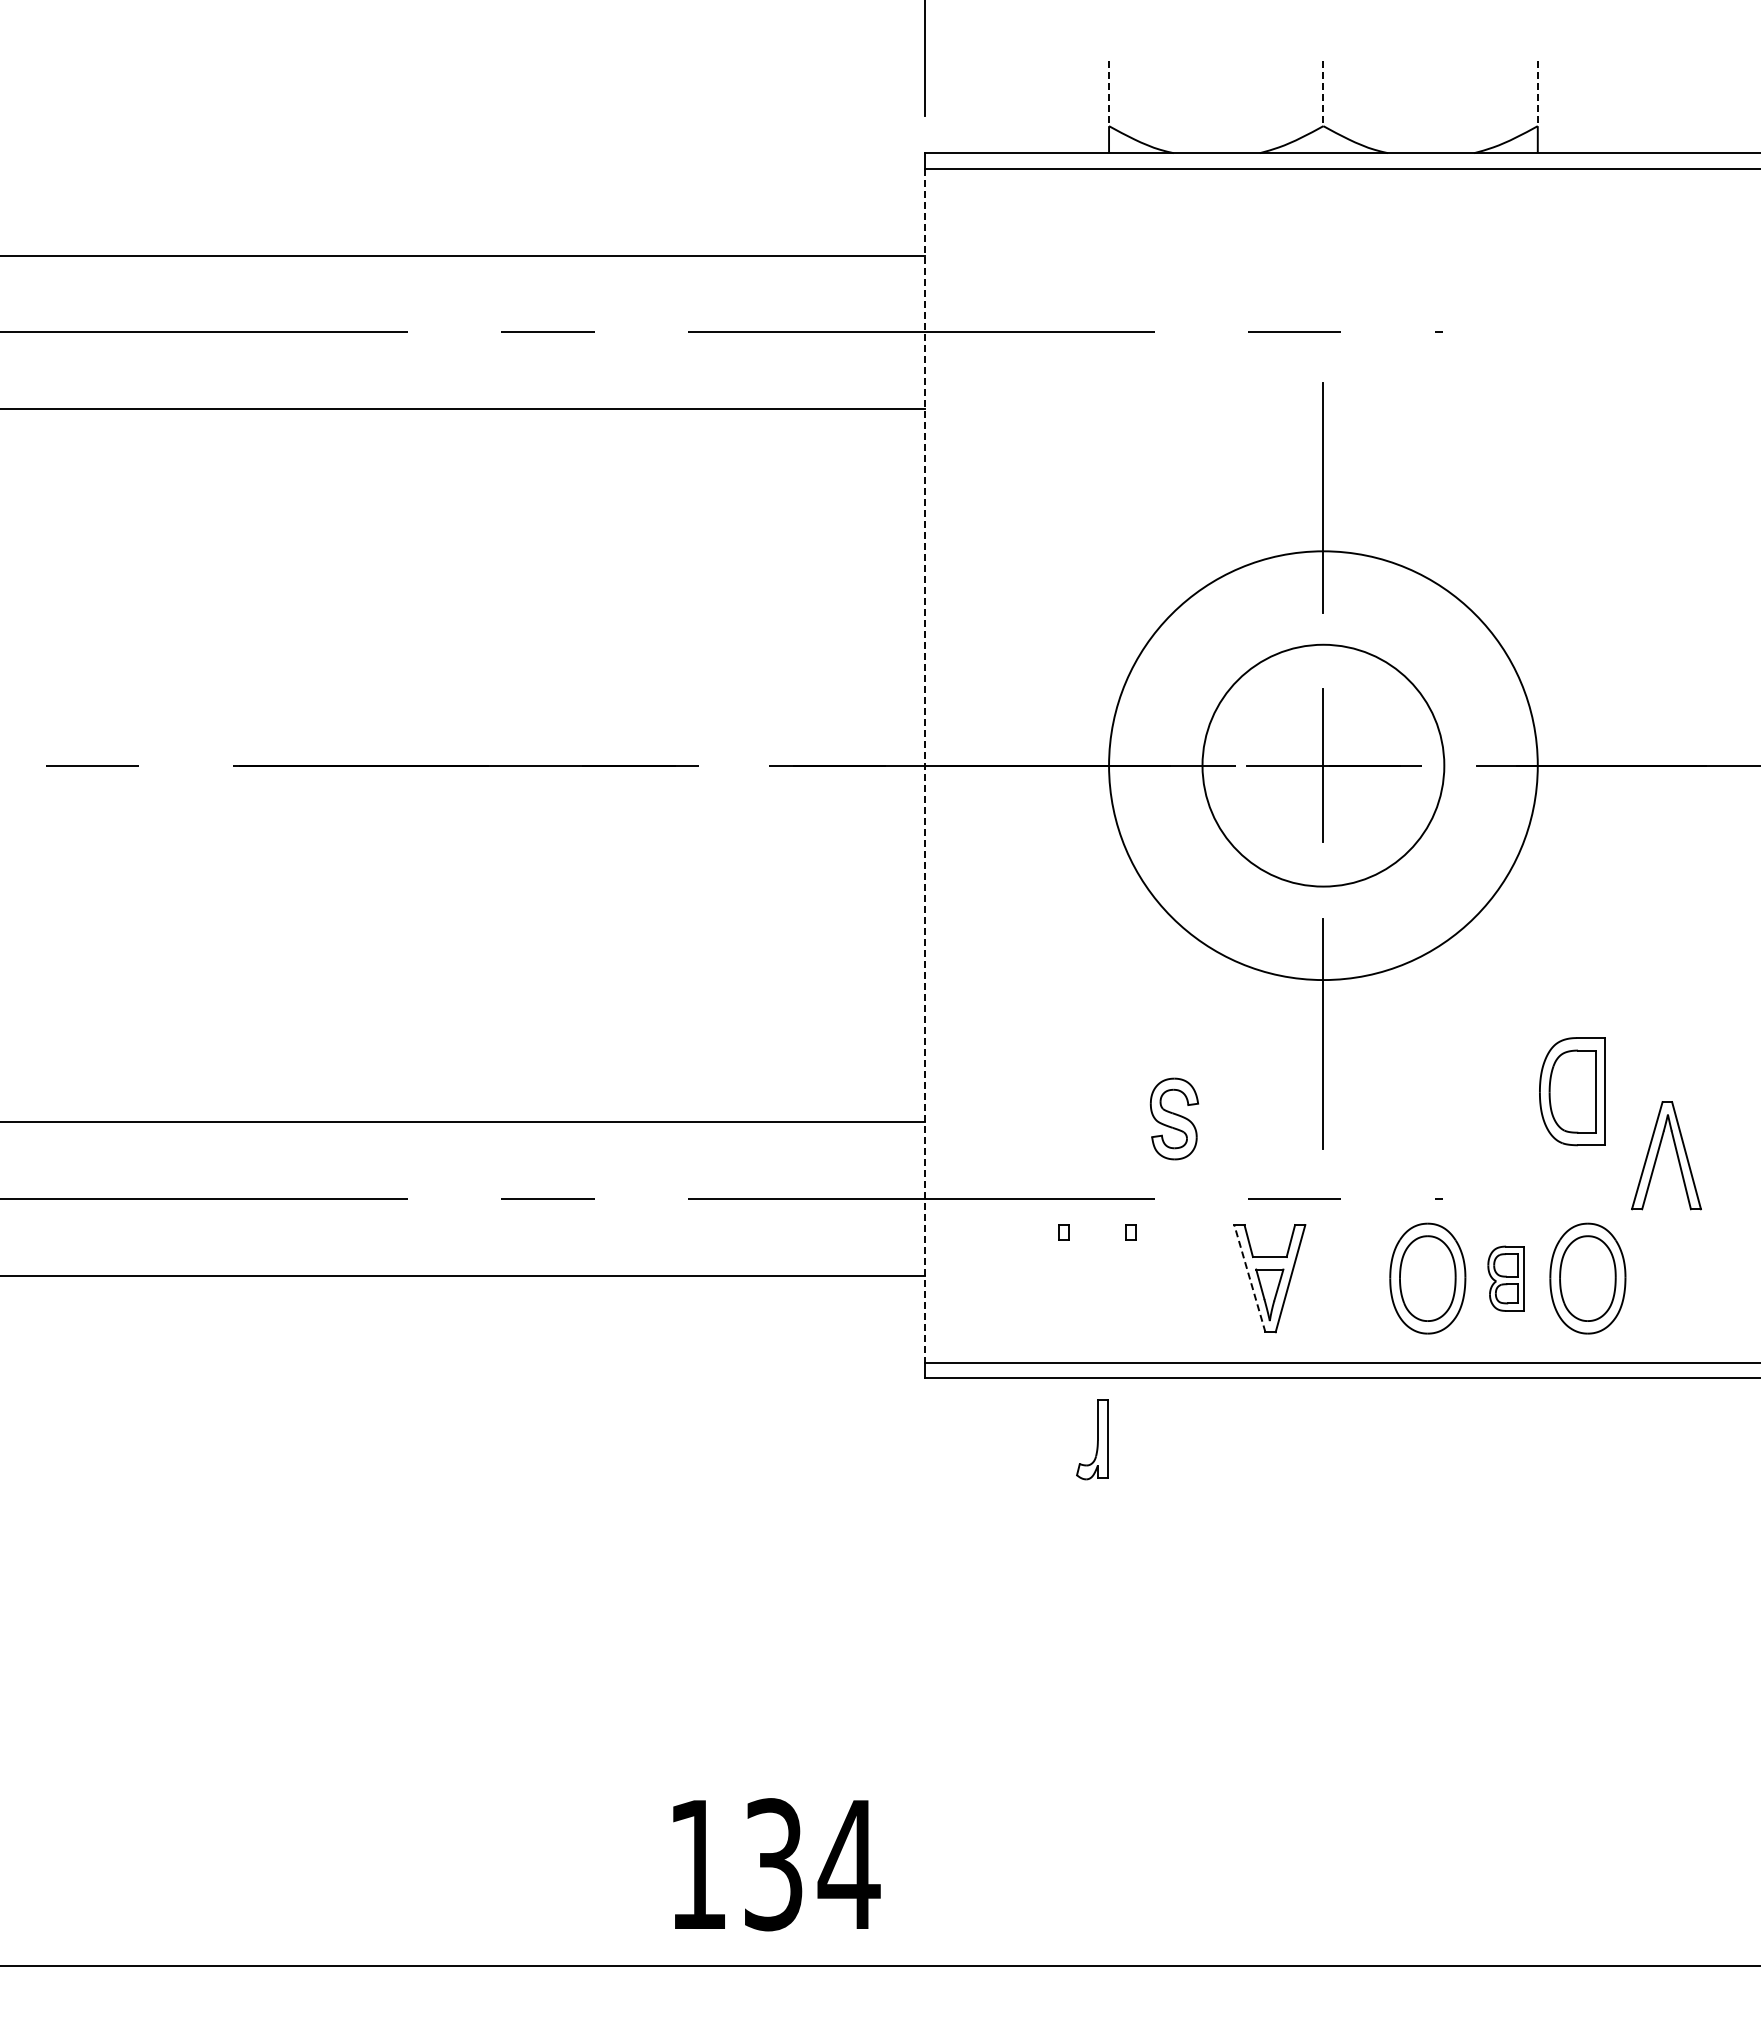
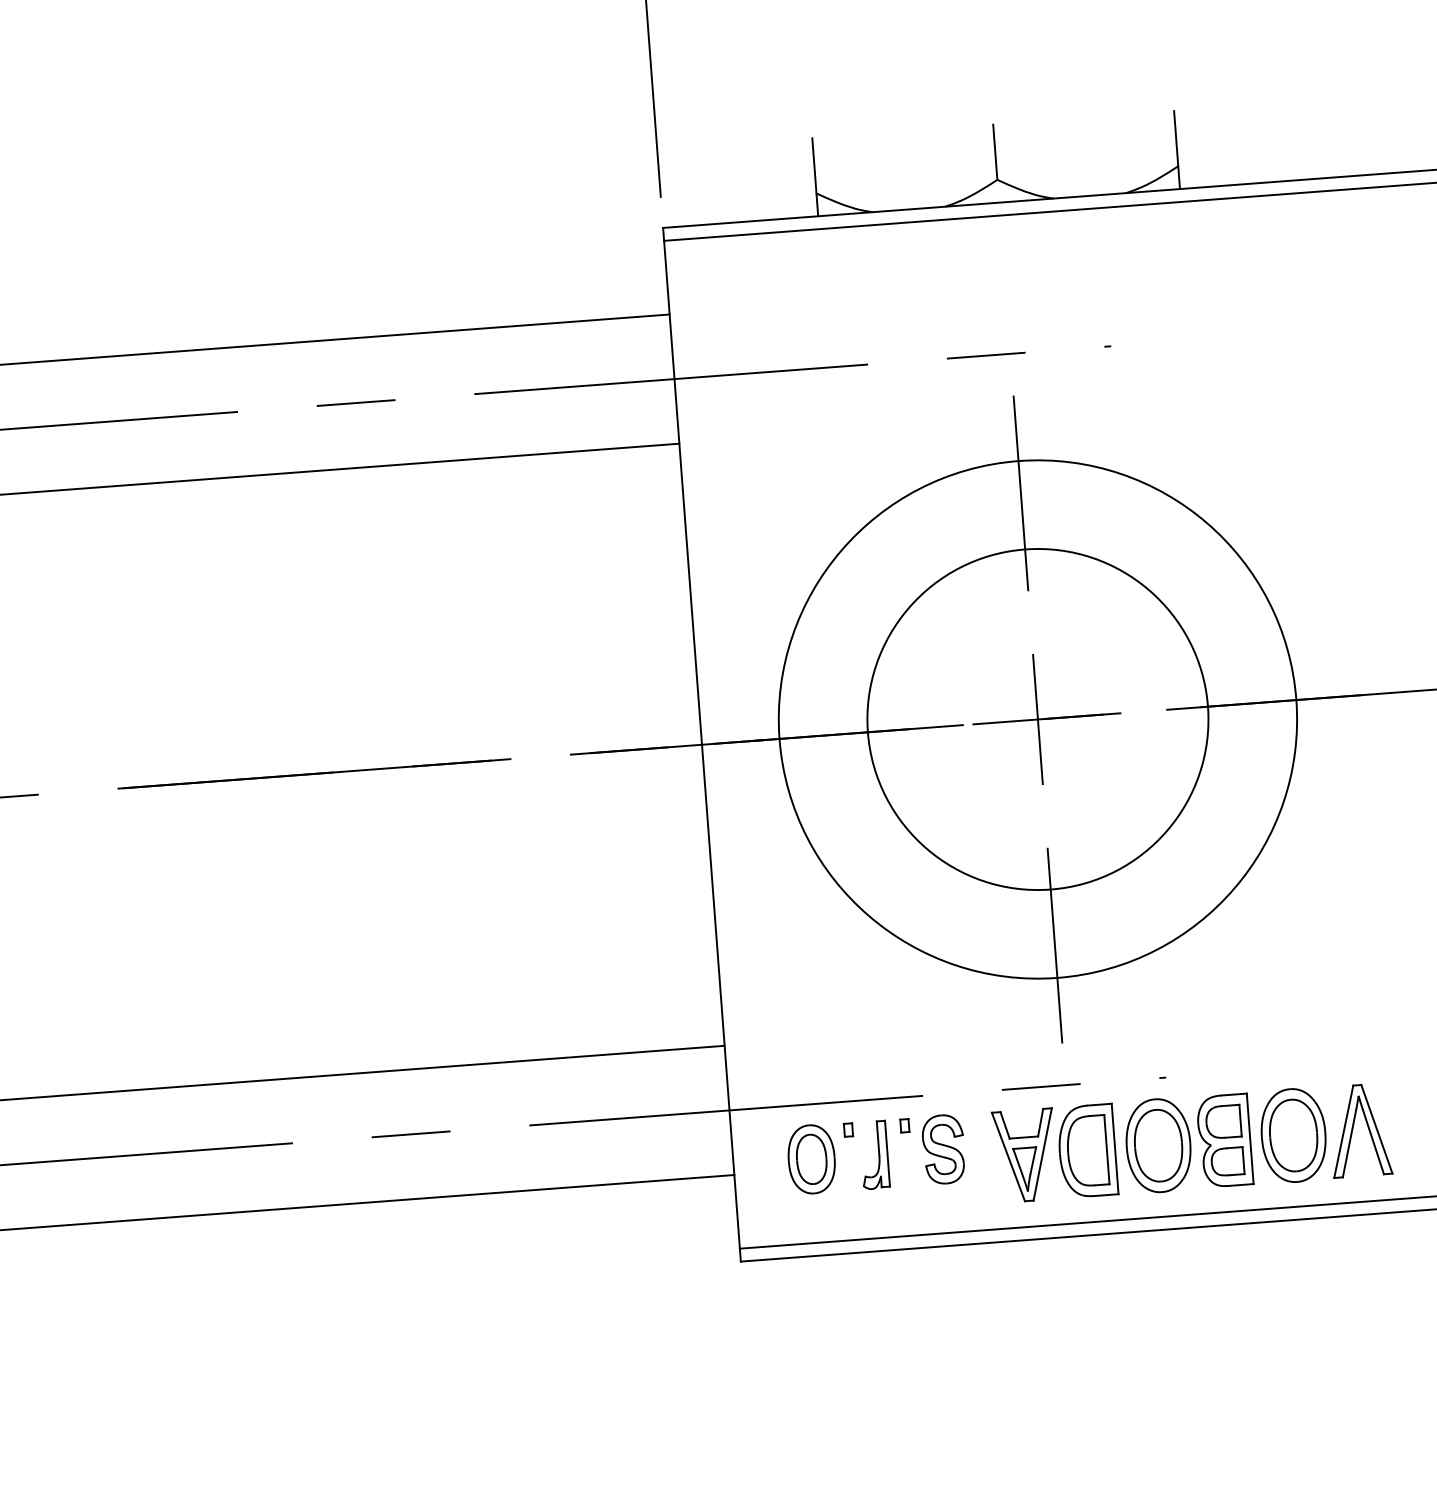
line: (1109, 93) -> (814, 165), dashed -> solid
line: (1323, 93) -> (995, 152), dashed -> solid
line: (1537, 93) -> (1175, 138), dashed -> solid
circle: (1322, 765) -> (1037, 719), size x1.67
circle: (1323, 765) -> (1037, 719), size x1.43
line: (925, 766) -> (702, 745), dashed -> solid
part: (1572, 1091) -> (1087, 1150), moved
part: (1174, 1118) -> (943, 1149), moved
part: (1659, 1151) -> (1353, 1127), moved
part: (1017, 1263) -> (811, 1158), added
line: (1249, 1278) -> (1008, 1156), dashed -> solid
part: (1505, 1278) -> (1224, 1140), size x1.67
part: (1092, 1439) -> (874, 1155), moved

